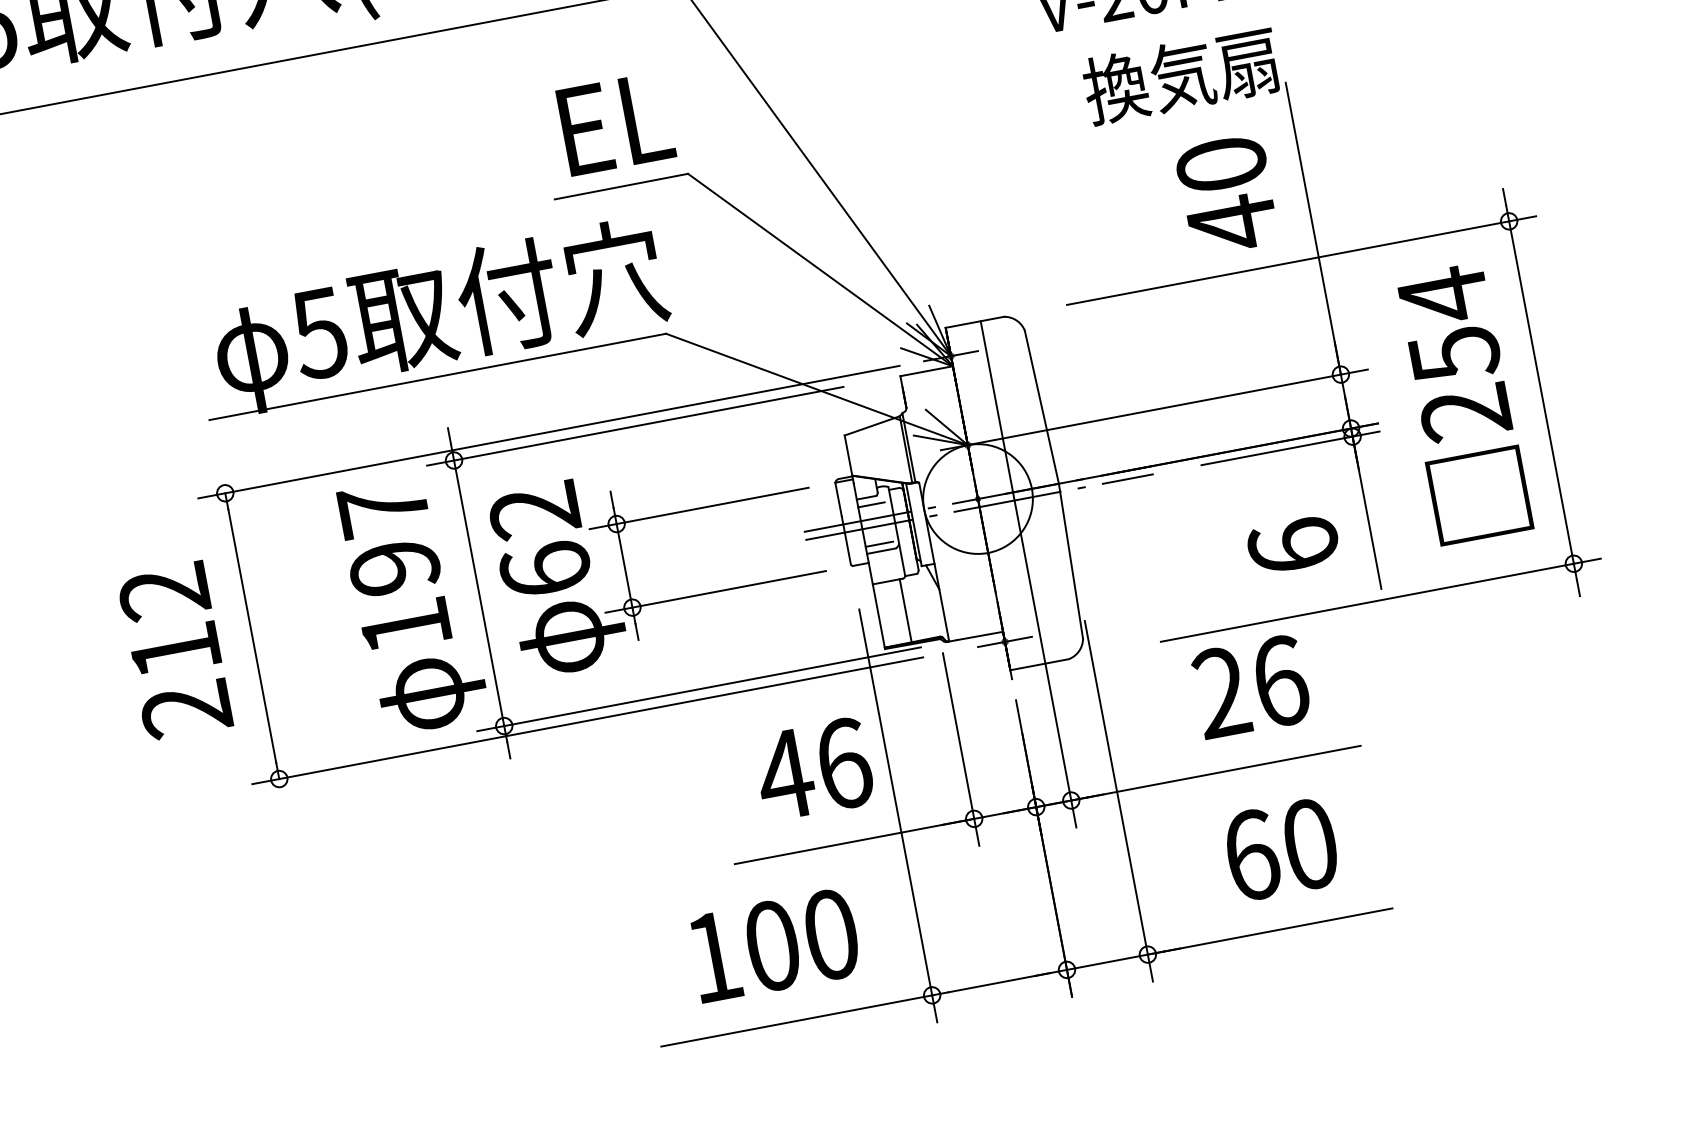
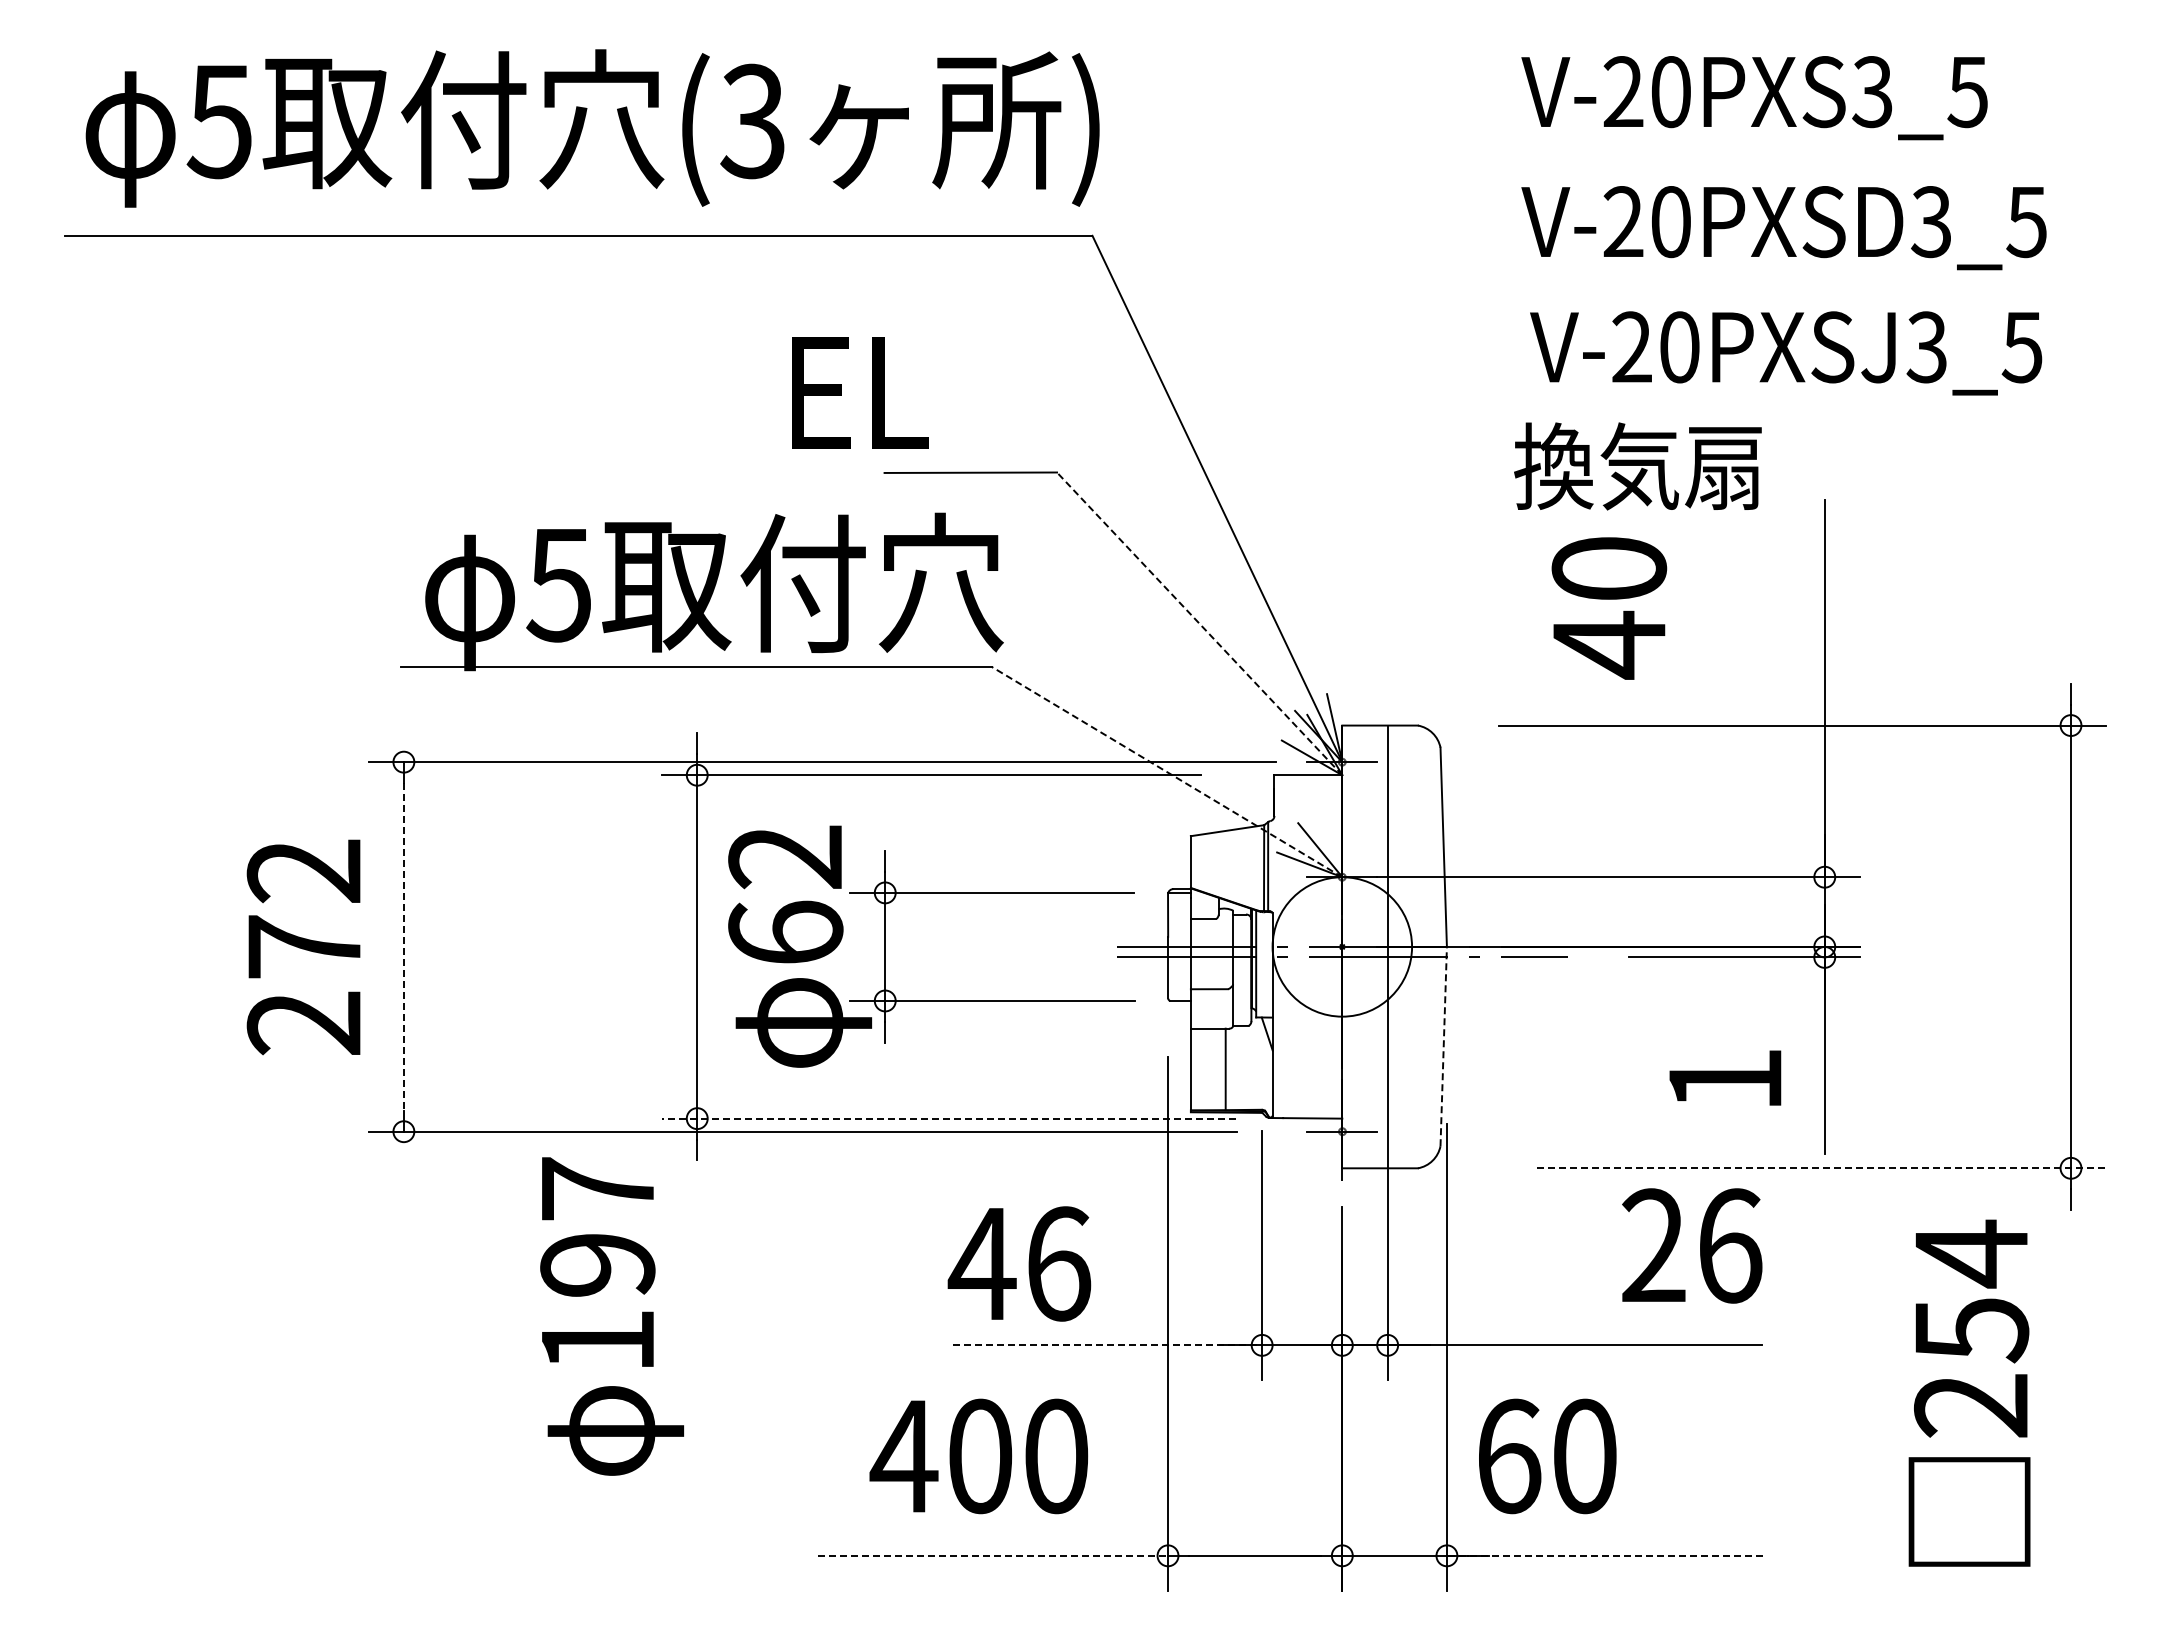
text: (1180, 75) -> (1637, 466), moved
text: (616, 123) -> (860, 392), moved
text: (1227, 195) -> (1609, 608), moved
line: (820, 269) -> (1199, 623), solid -> dashed
line: (816, 389) -> (1166, 771), solid -> dashed
text: (1462, 403) -> (1969, 1392), moved
line: (871, 505) -> (1207, 929), removed
line: (879, 544) -> (1208, 980), removed
text: (1293, 544) -> (1725, 1078), 6 -> 1
line: (1070, 561) -> (1443, 1046), solid -> dashed
line: (1380, 600) -> (1821, 1168), solid -> dashed
text: (412, 605) -> (611, 1316), moved
line: (251, 635) -> (403, 946), solid -> dashed
text: (175, 650) -> (304, 946), 212 -> 272
text: (1251, 686) -> (1692, 1245), moved
line: (699, 689) -> (949, 1118), solid -> dashed
text: (813, 769) -> (1019, 1263), moved
line: (854, 841) -> (1107, 1345), solid -> dashed
text: (1281, 849) -> (1547, 1456), moved
line: (1269, 931) -> (1604, 1555), solid -> dashed
text: (713, 957) -> (903, 1456), 100 -> 400
line: (797, 1020) -> (993, 1555), solid -> dashed

